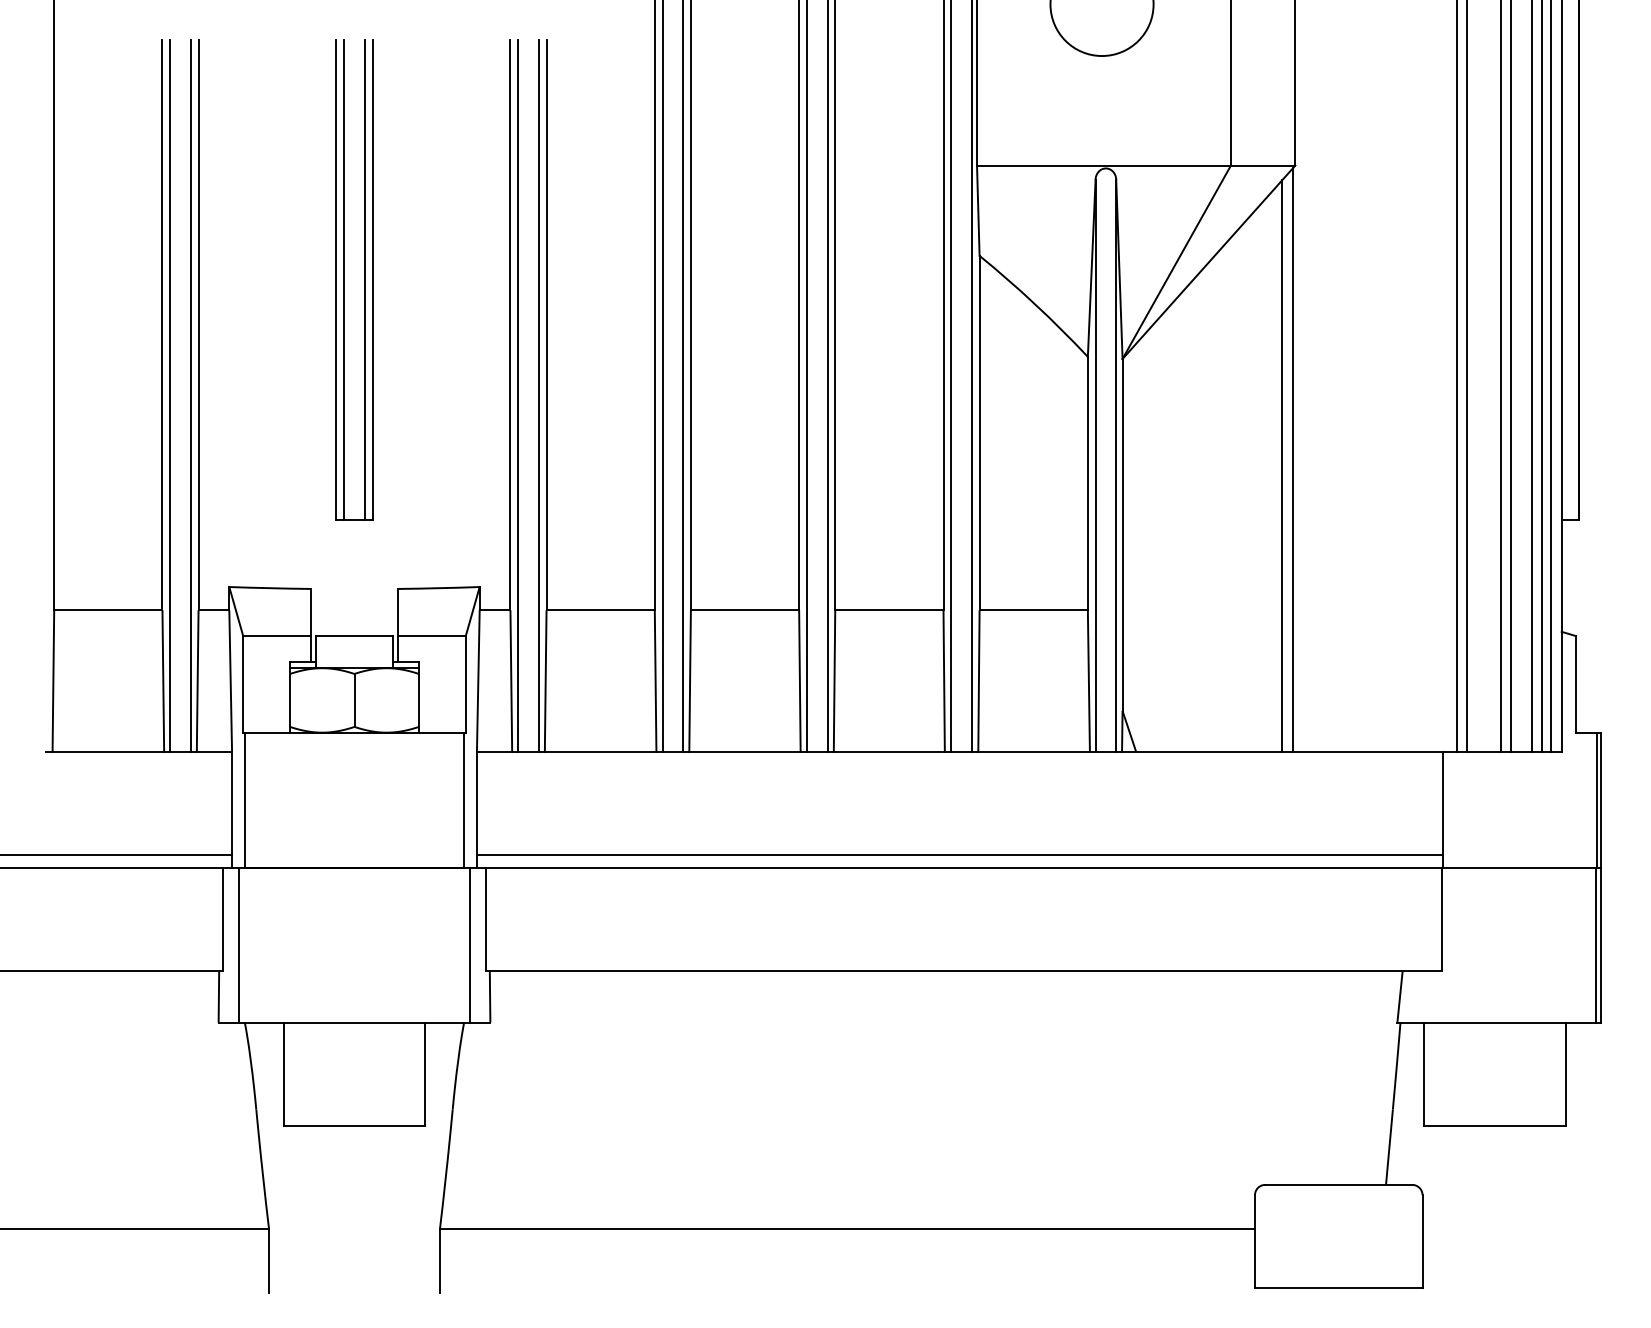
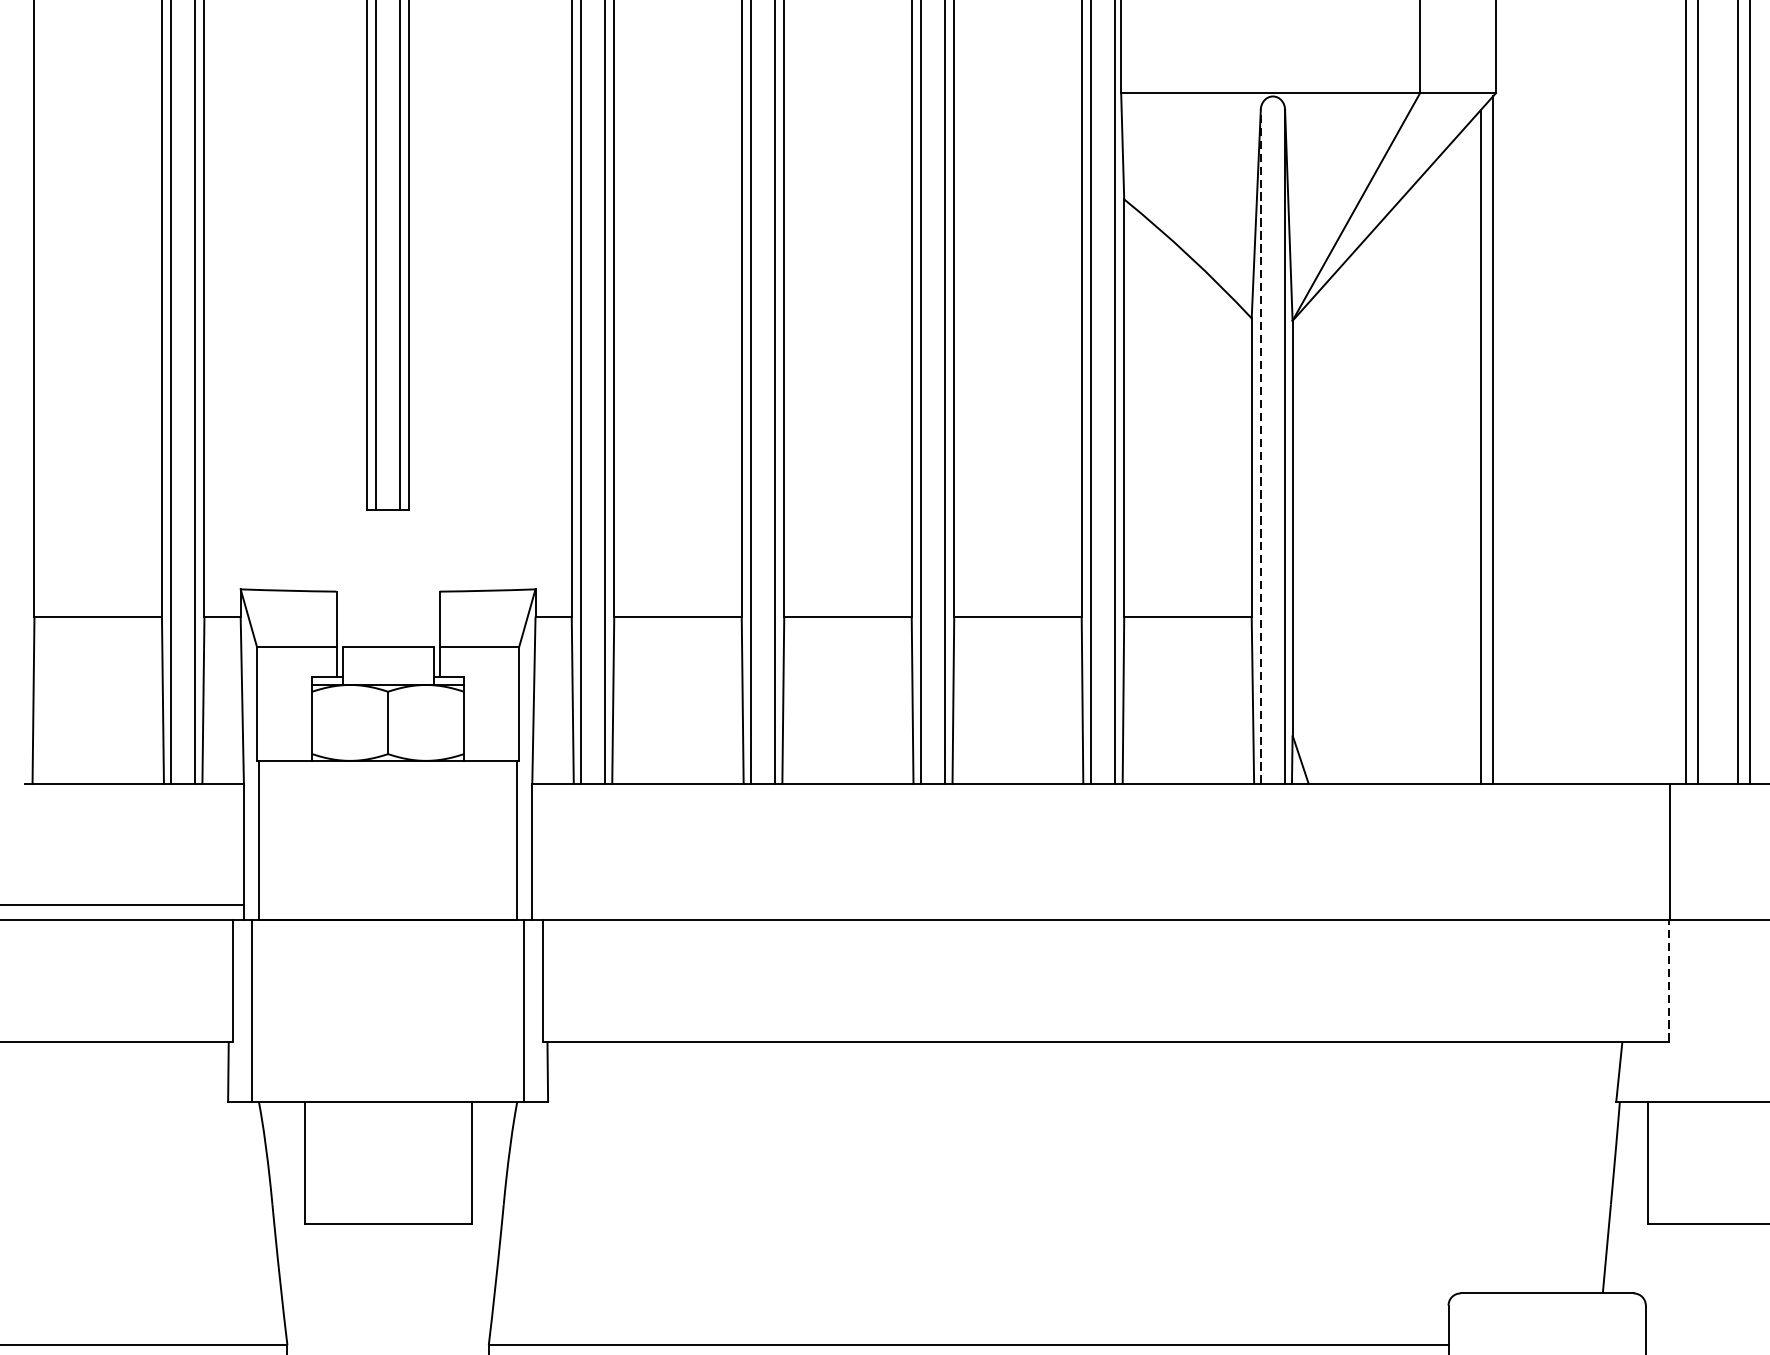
line: (1095, 466) -> (1260, 447), solid -> dashed
line: (959, 855) -> (1100, 905), removed
line: (1442, 919) -> (1669, 980), solid -> dashed

